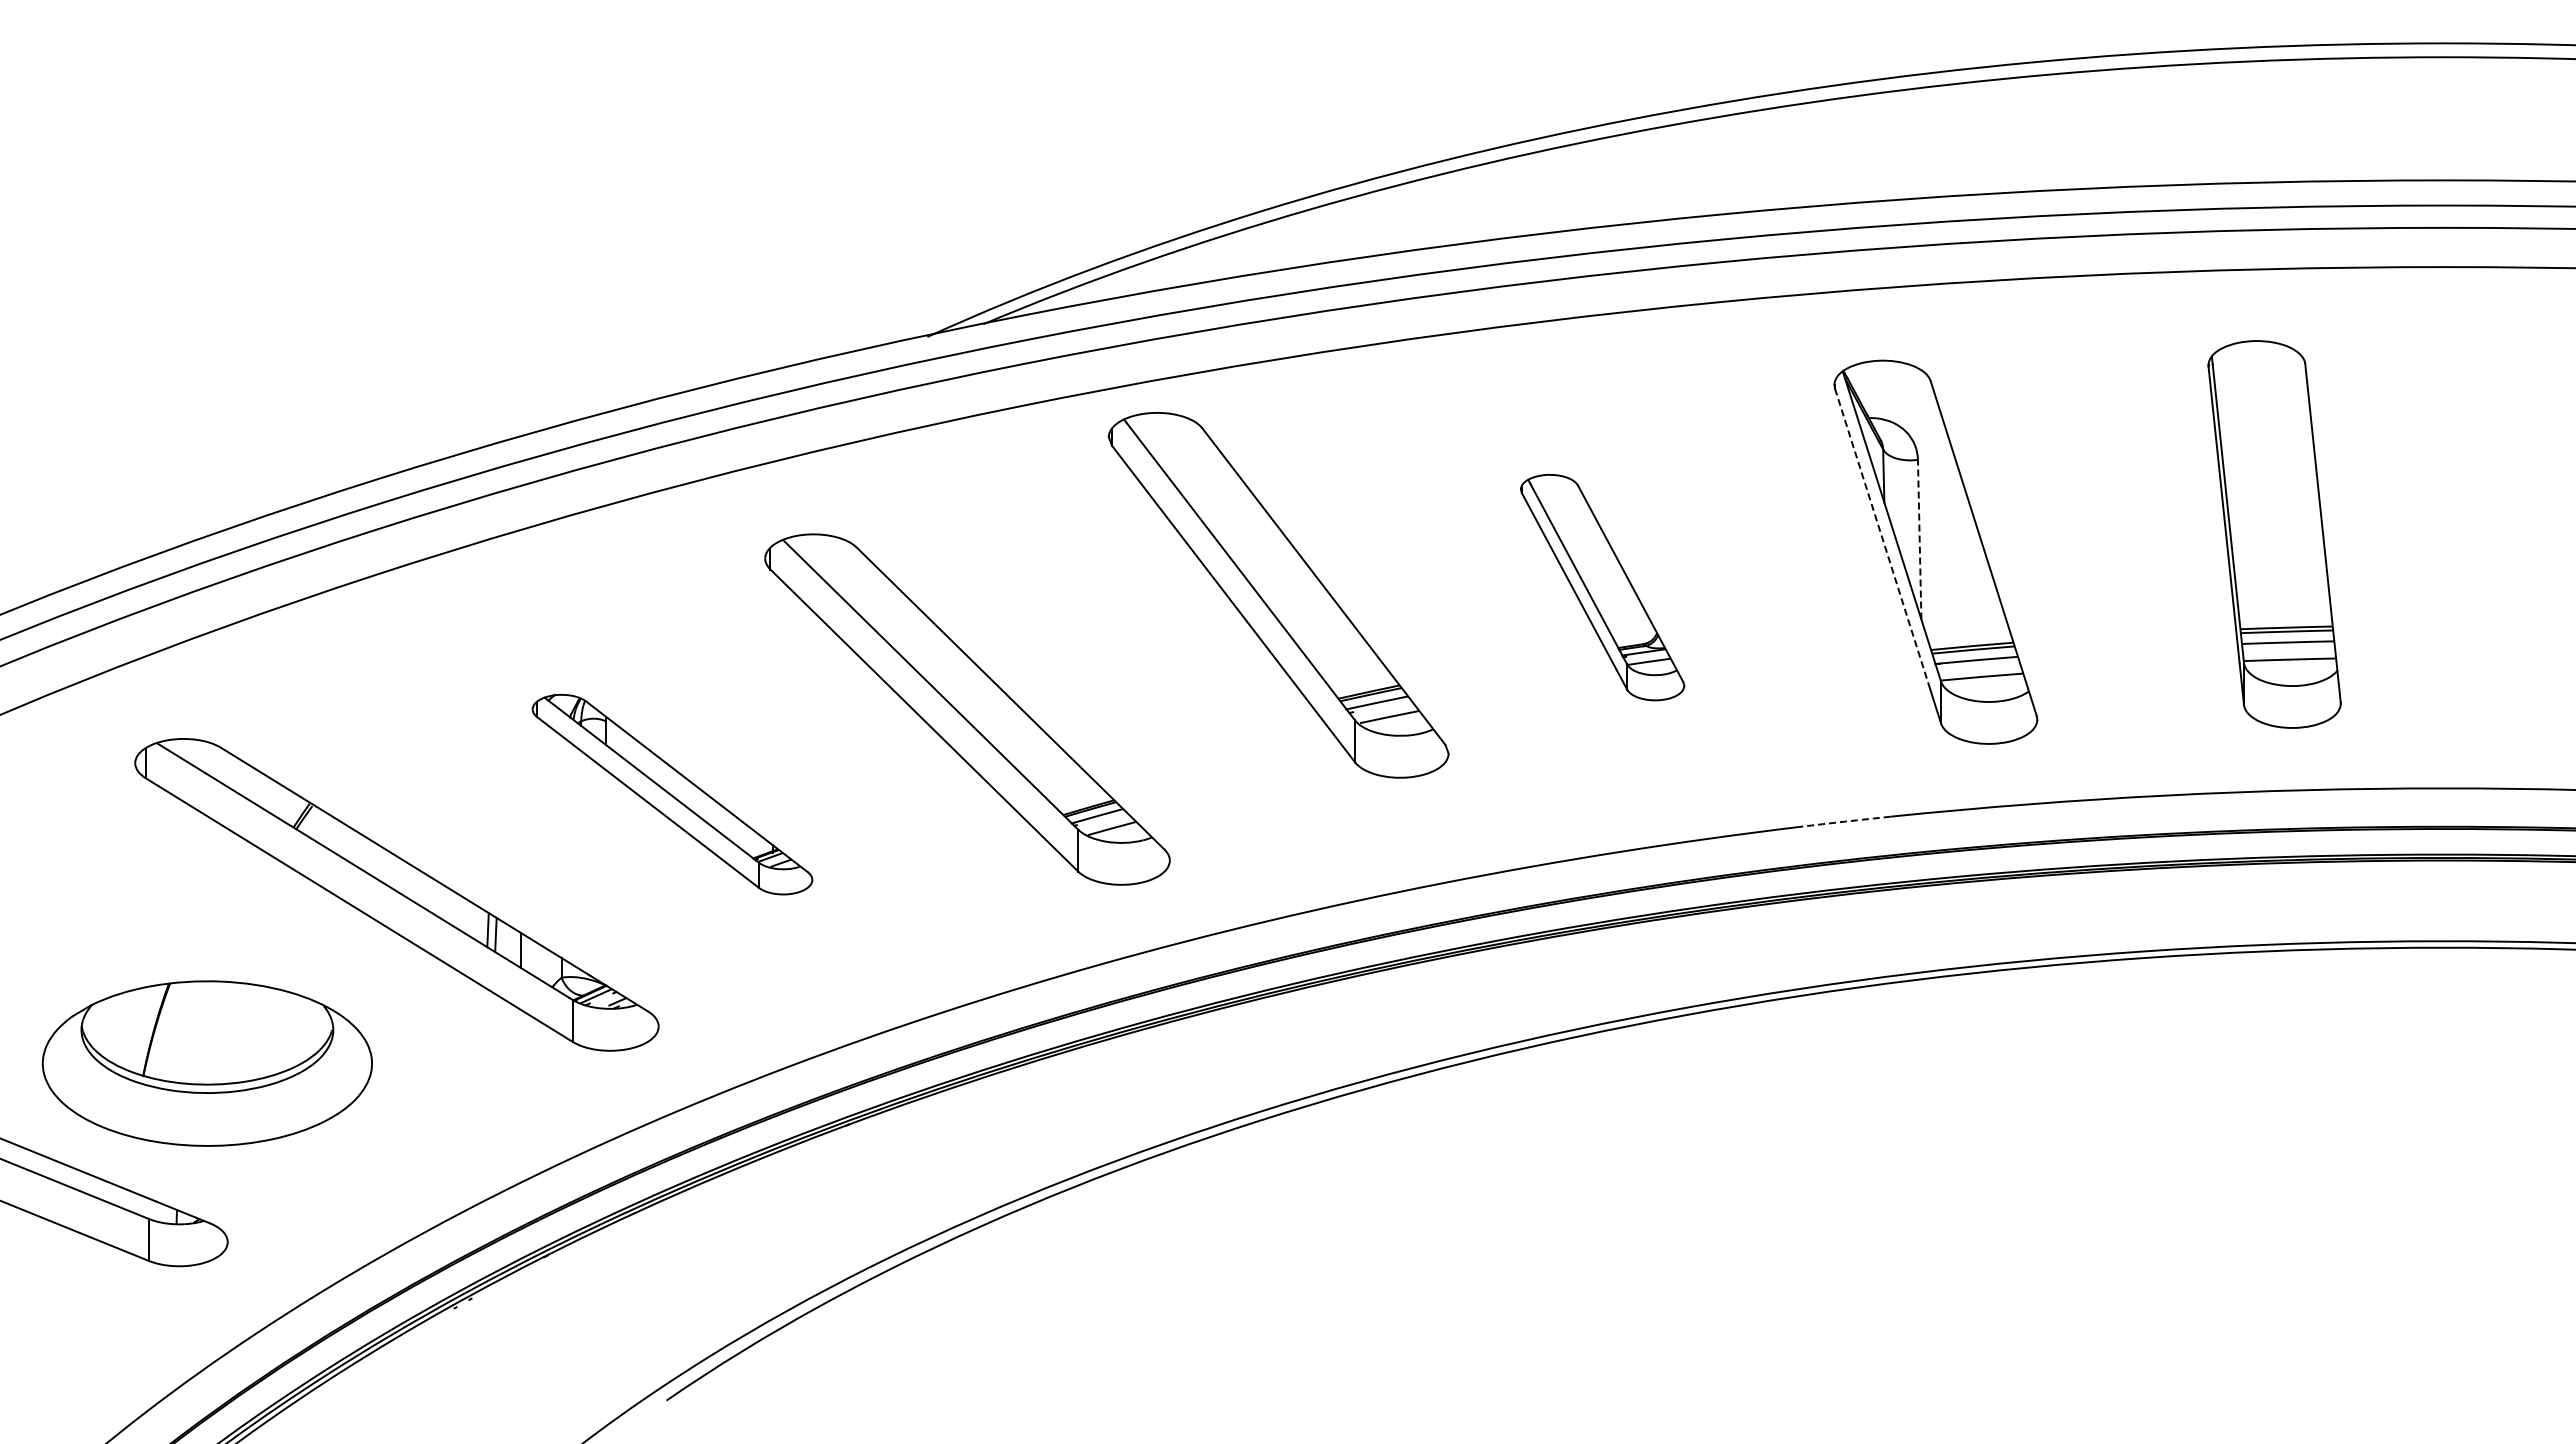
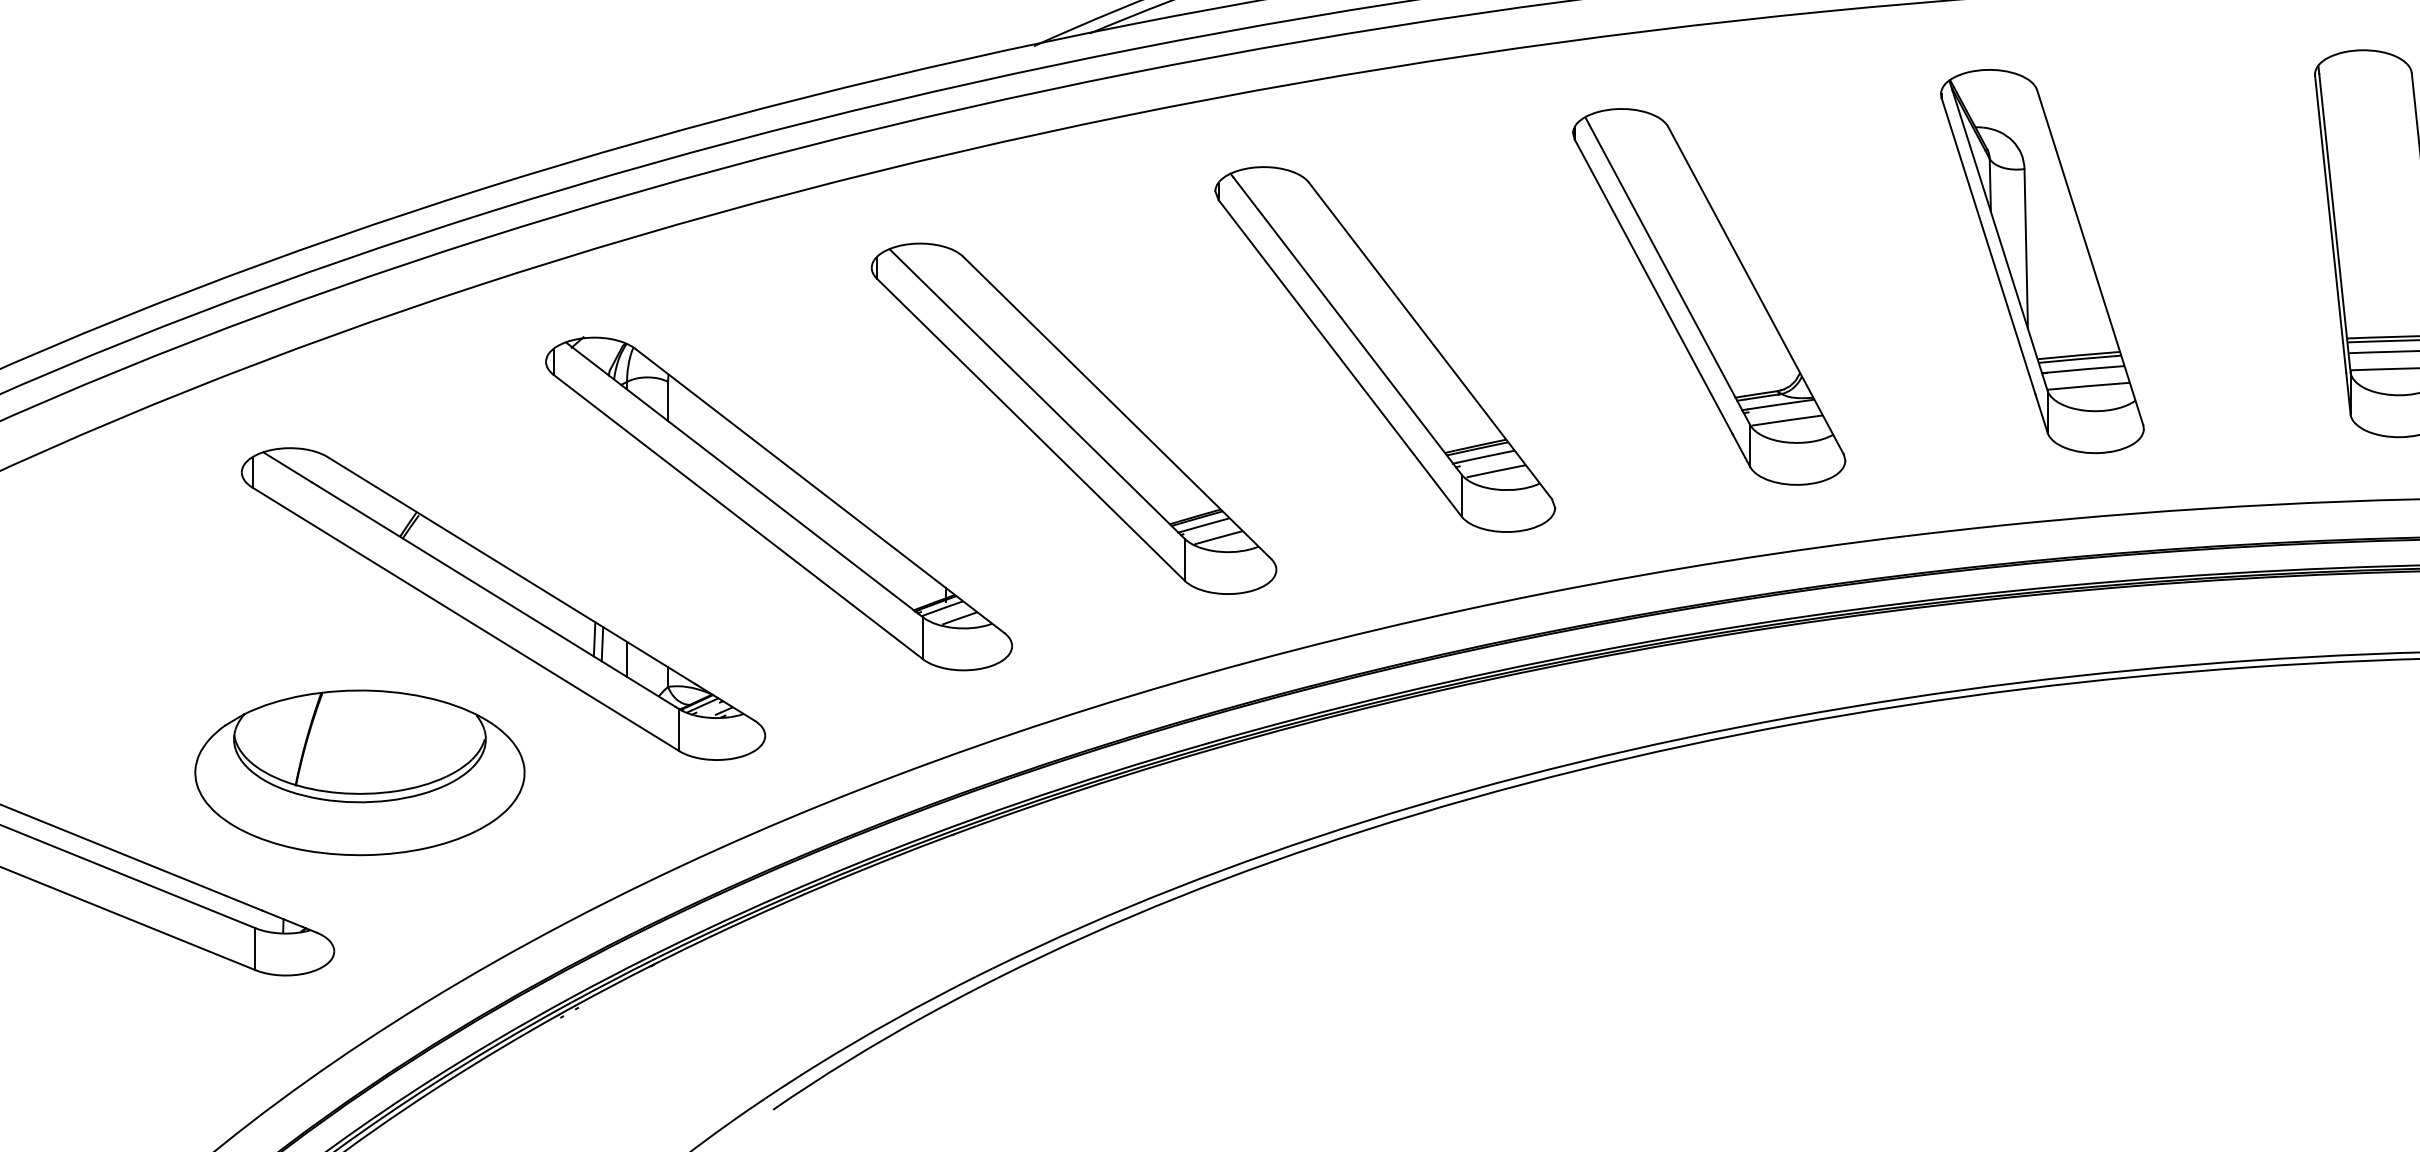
line: (1882, 537) -> (1989, 246), dashed -> solid
line: (1919, 539) -> (2026, 248), dashed -> solid
part: (1602, 587) -> (1709, 296), size x1.67
part: (1278, 595) -> (1385, 349), moved
part: (672, 794) -> (779, 503), size x1.67
arc: (1845, 821) -> (1952, 530), dashed -> solid
part: (206, 1063) -> (359, 772), moved

